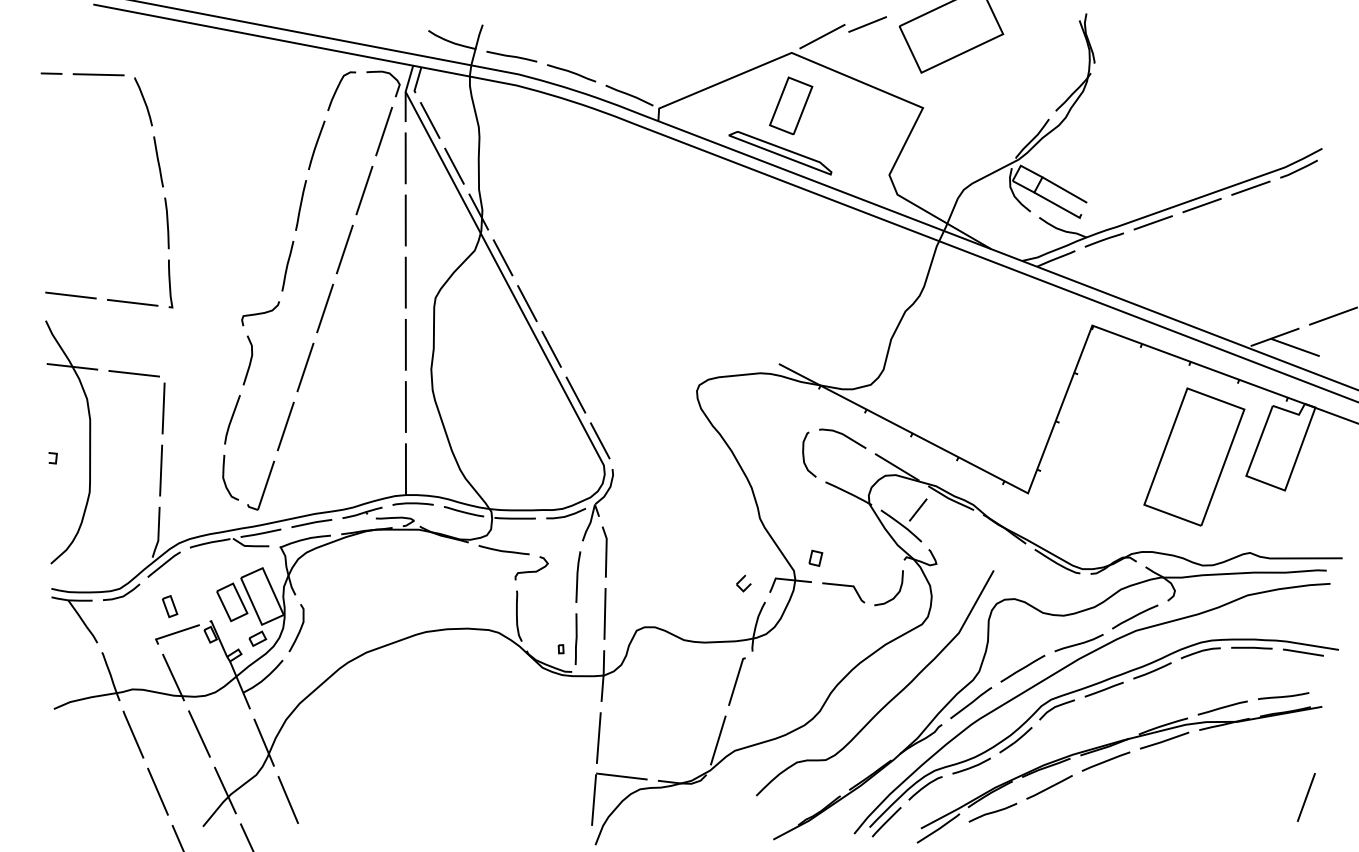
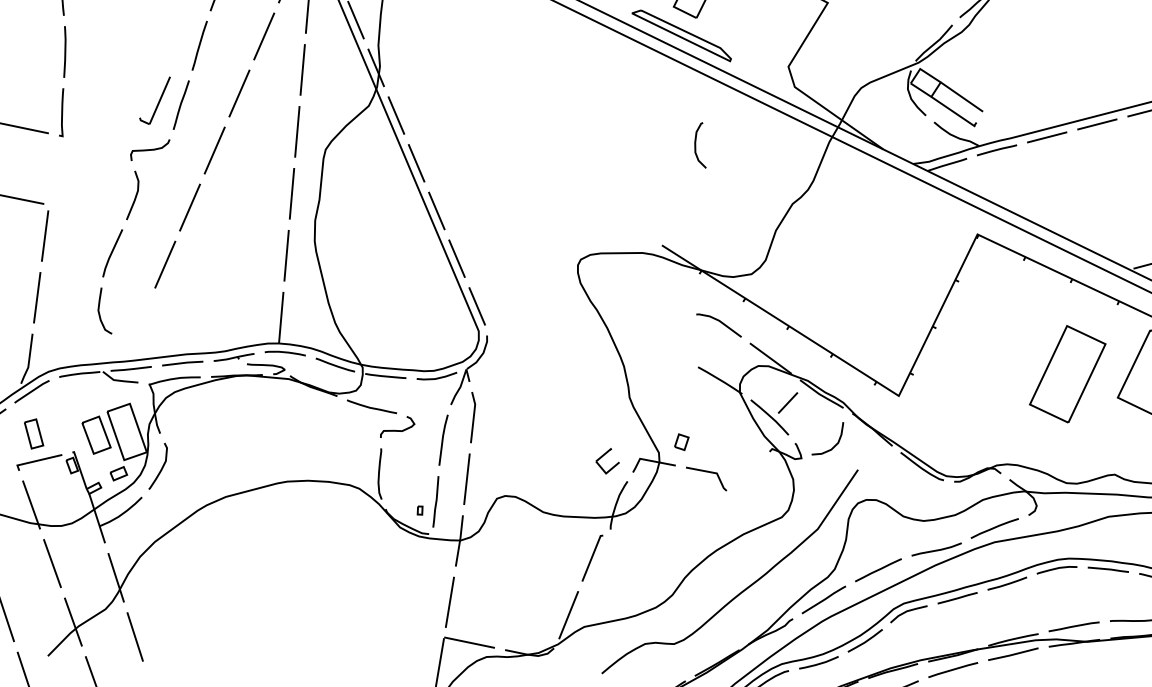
curve: (804, 454) -> (696, 144), moved
part: (1194, 456) -> (1067, 373), size x0.7
part: (261, 485) -> (155, 100), moved
part: (743, 583) -> (607, 460), size x1.6
curve: (895, 594) -> (833, 445), moved
part: (170, 606) -> (34, 433), size x1.4

